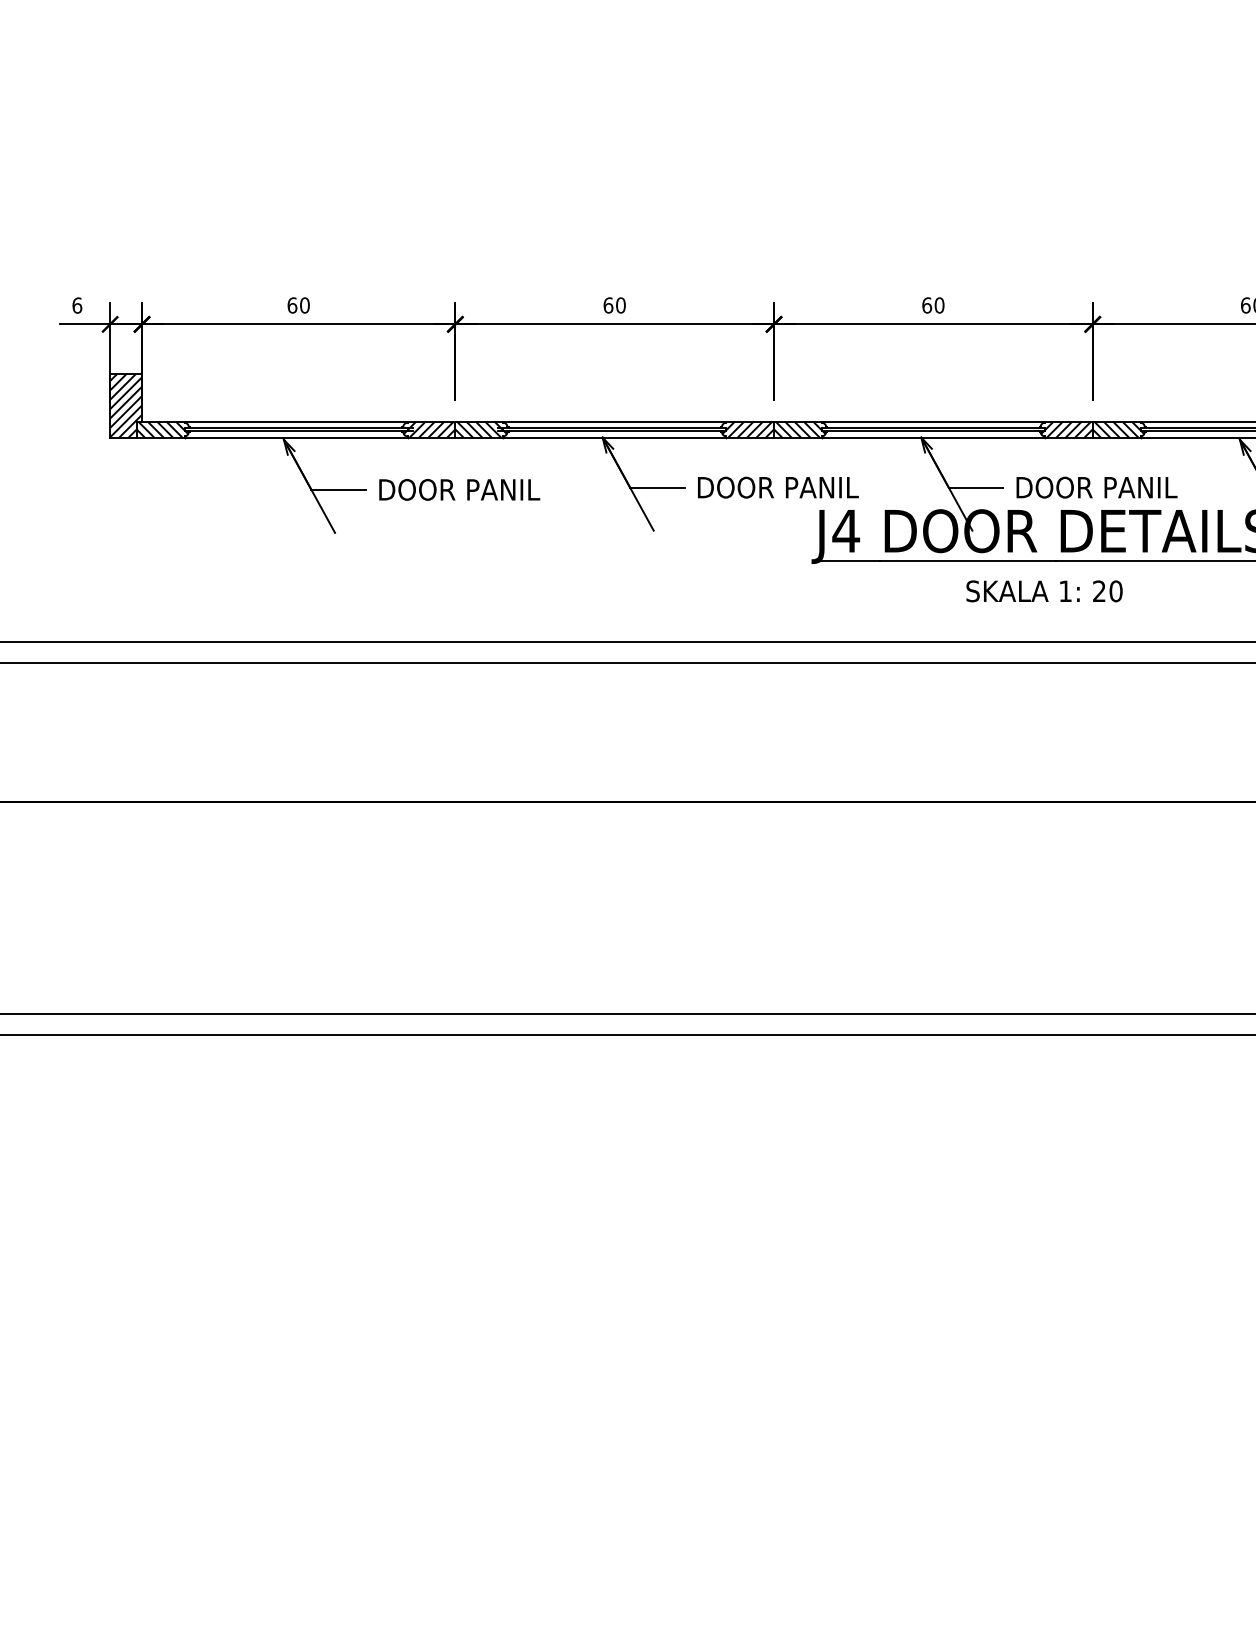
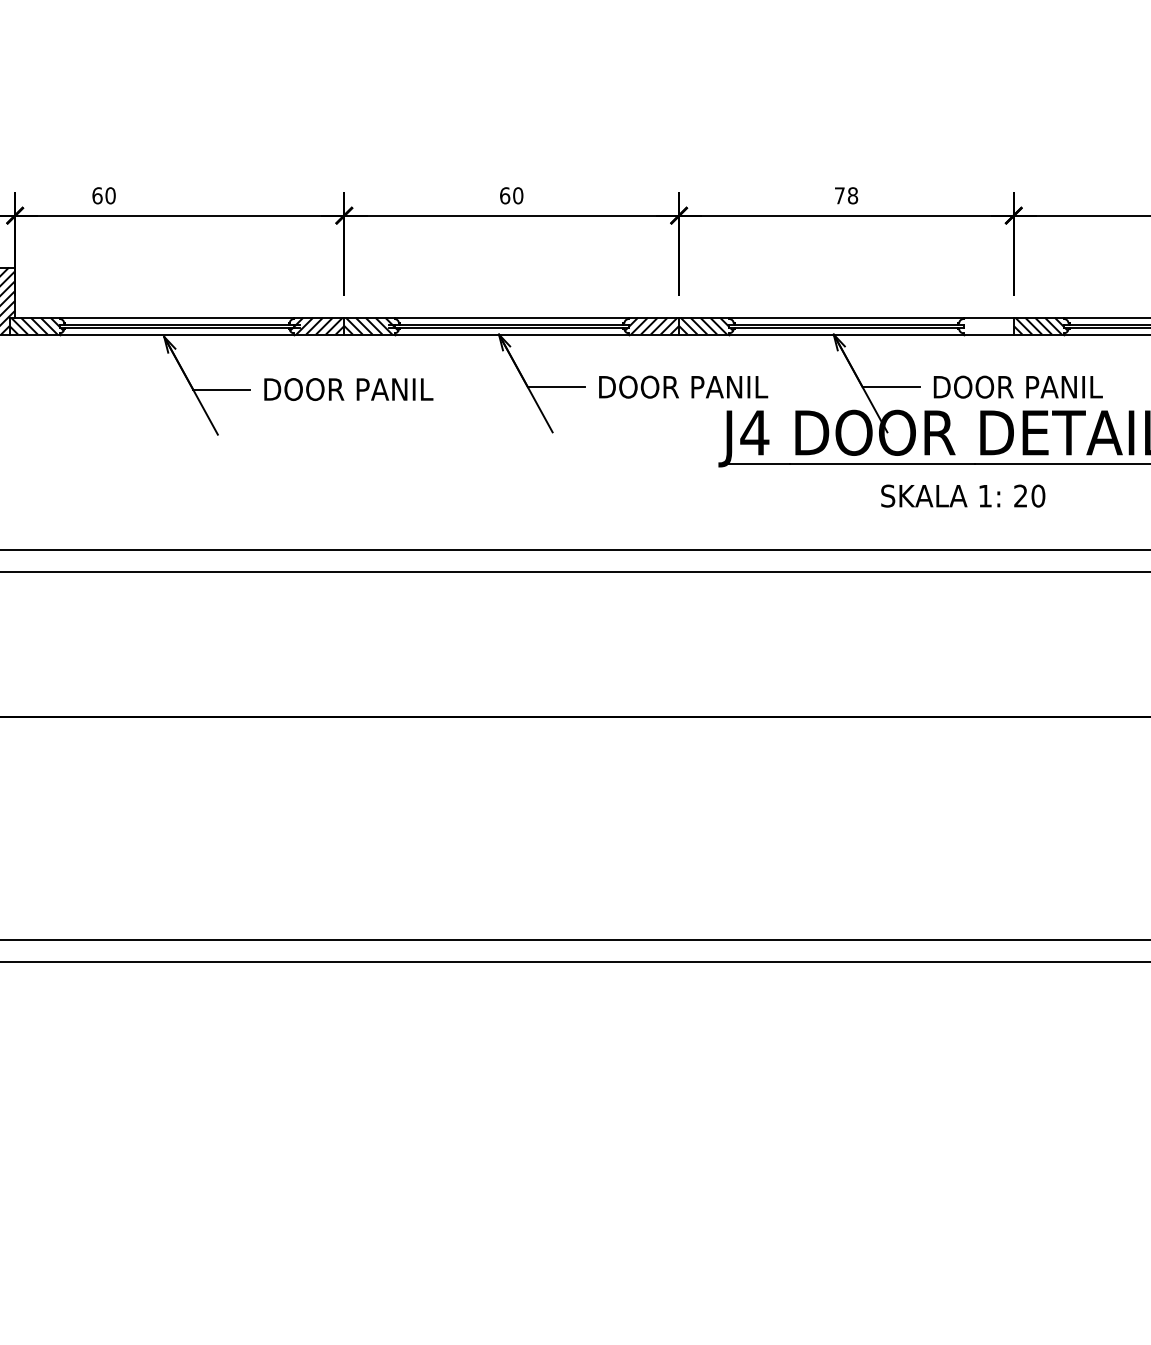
text: (298, 305) -> (103, 195), moved
text: (933, 305) -> (846, 195), 60 -> 78
hatch: (1066, 429) -> (986, 326), removed

